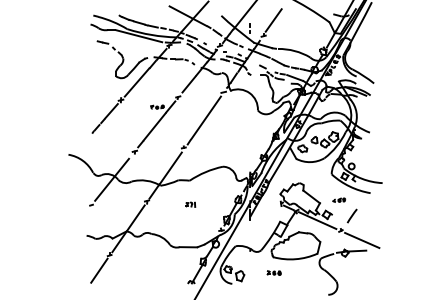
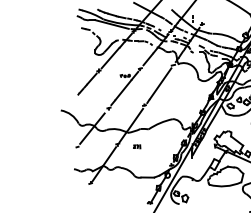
line: (273, 20) -> (209, 13), removed
part: (190, 204) -> (136, 146), moved
line: (99, 270) -> (83, 194), removed
part: (273, 272) -> (209, 195), removed

